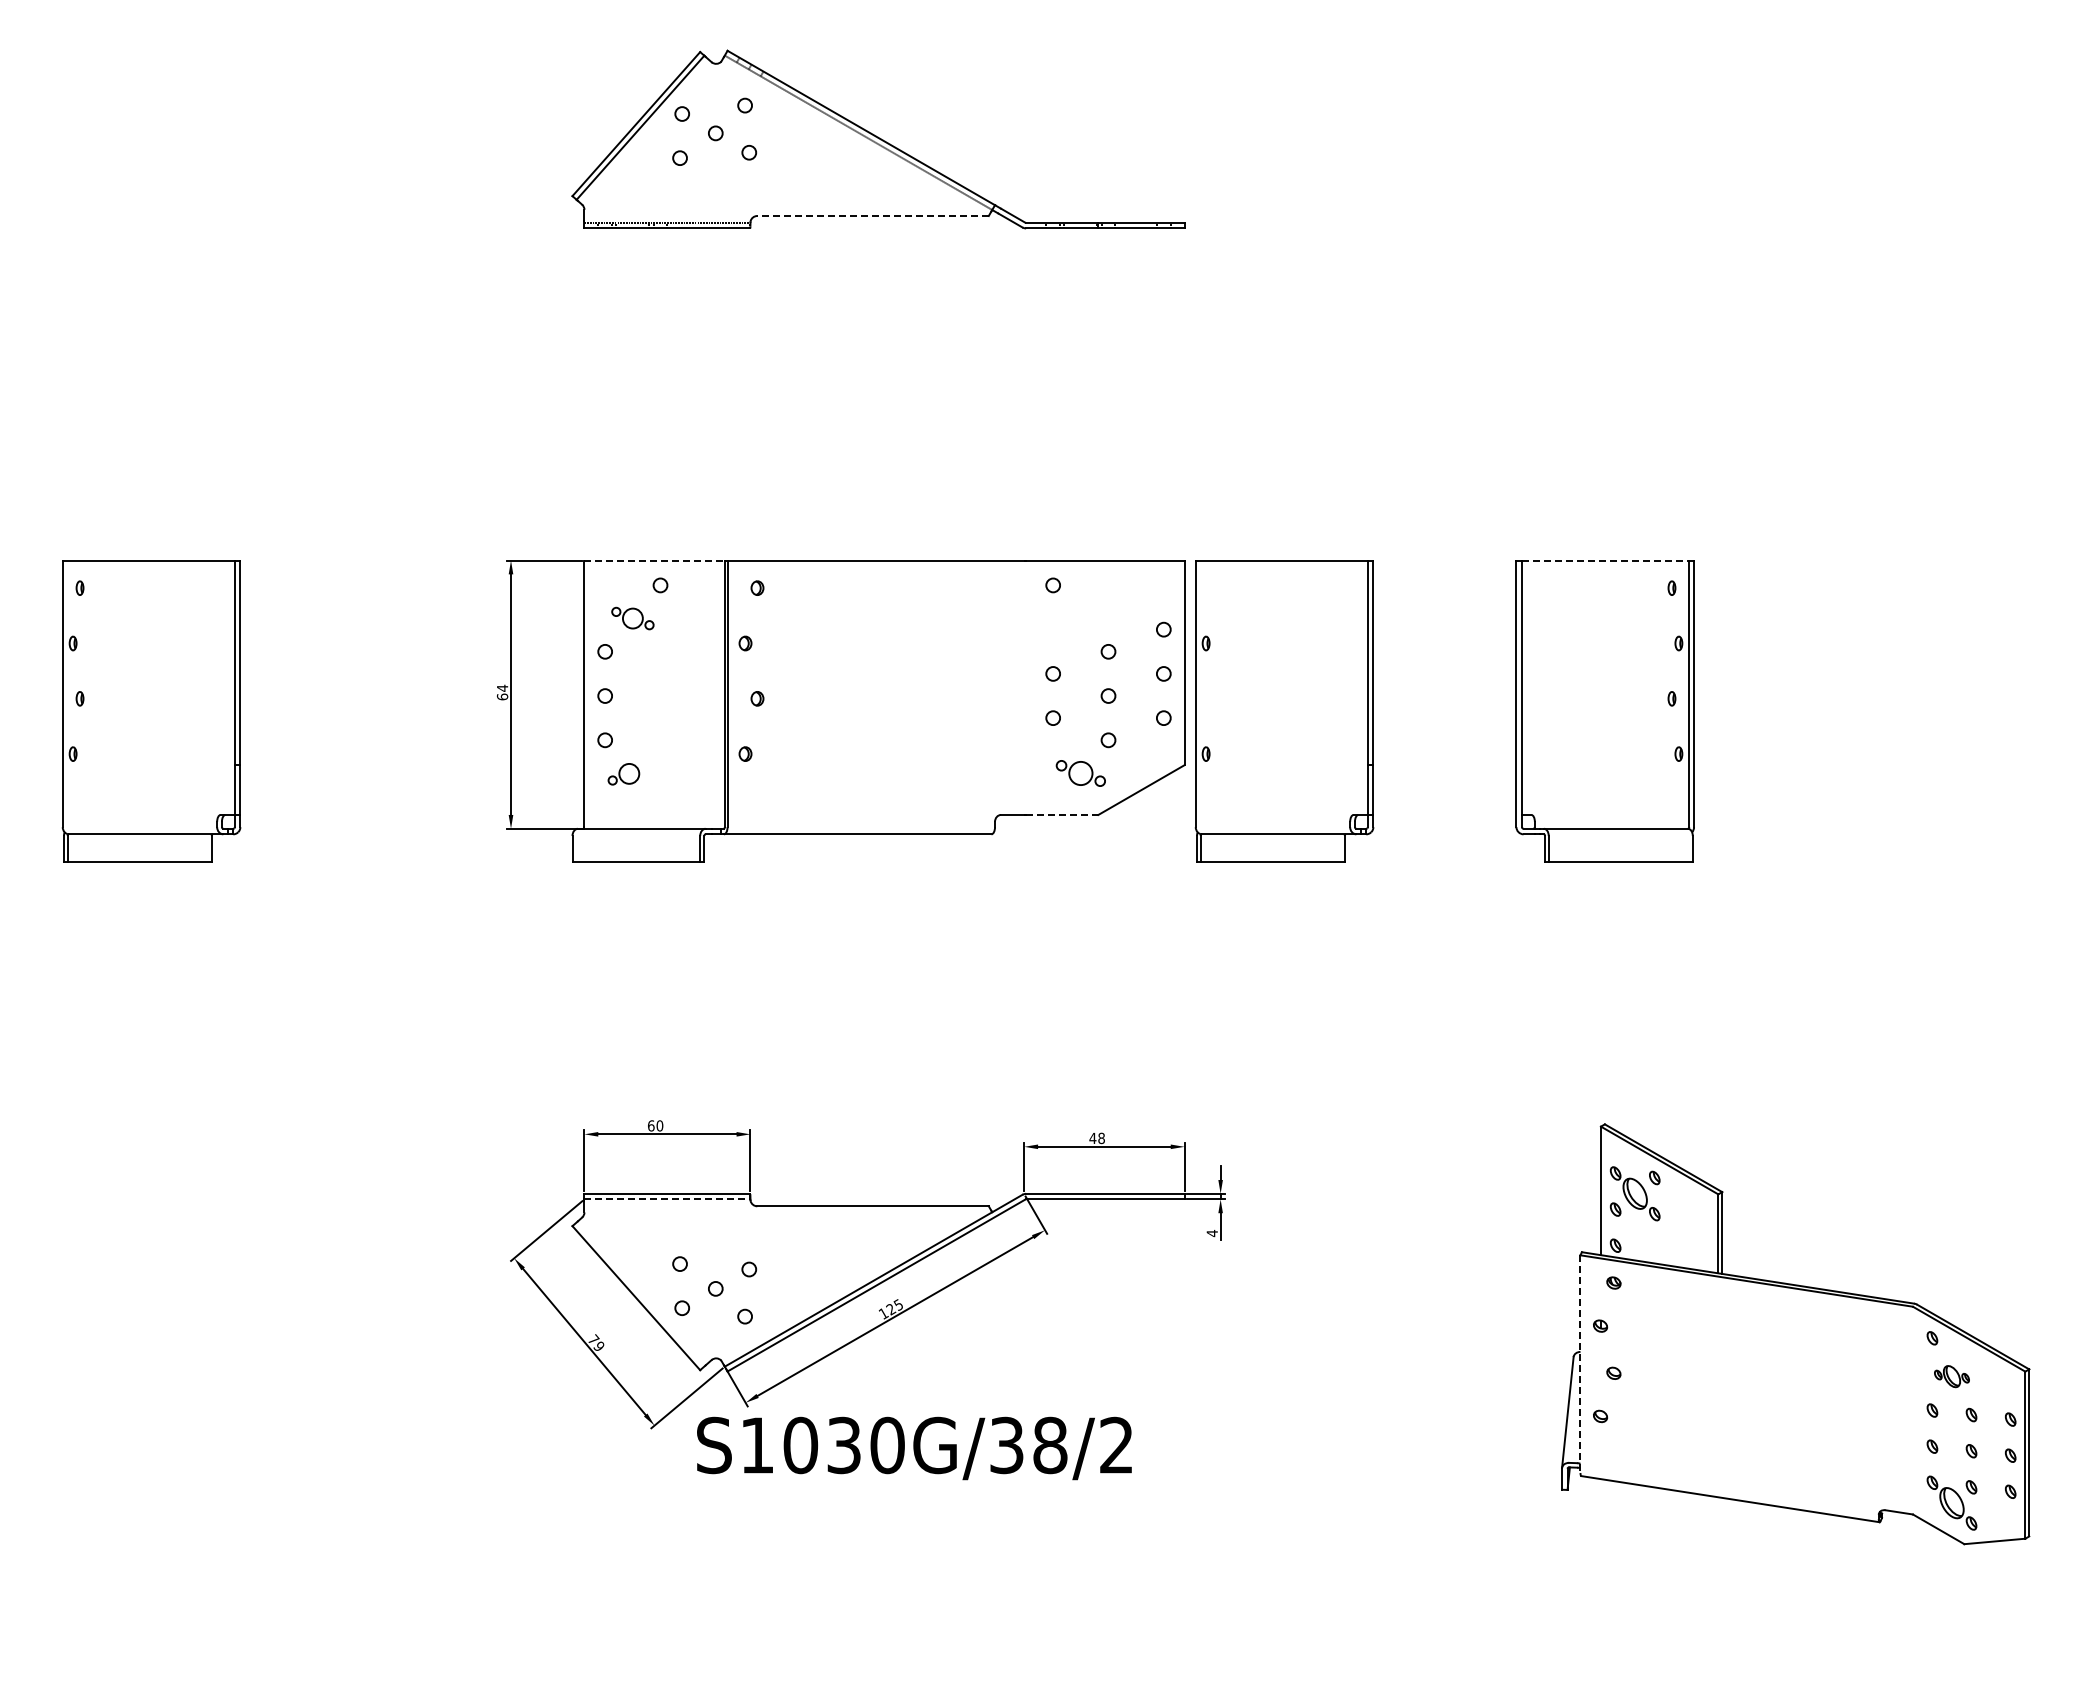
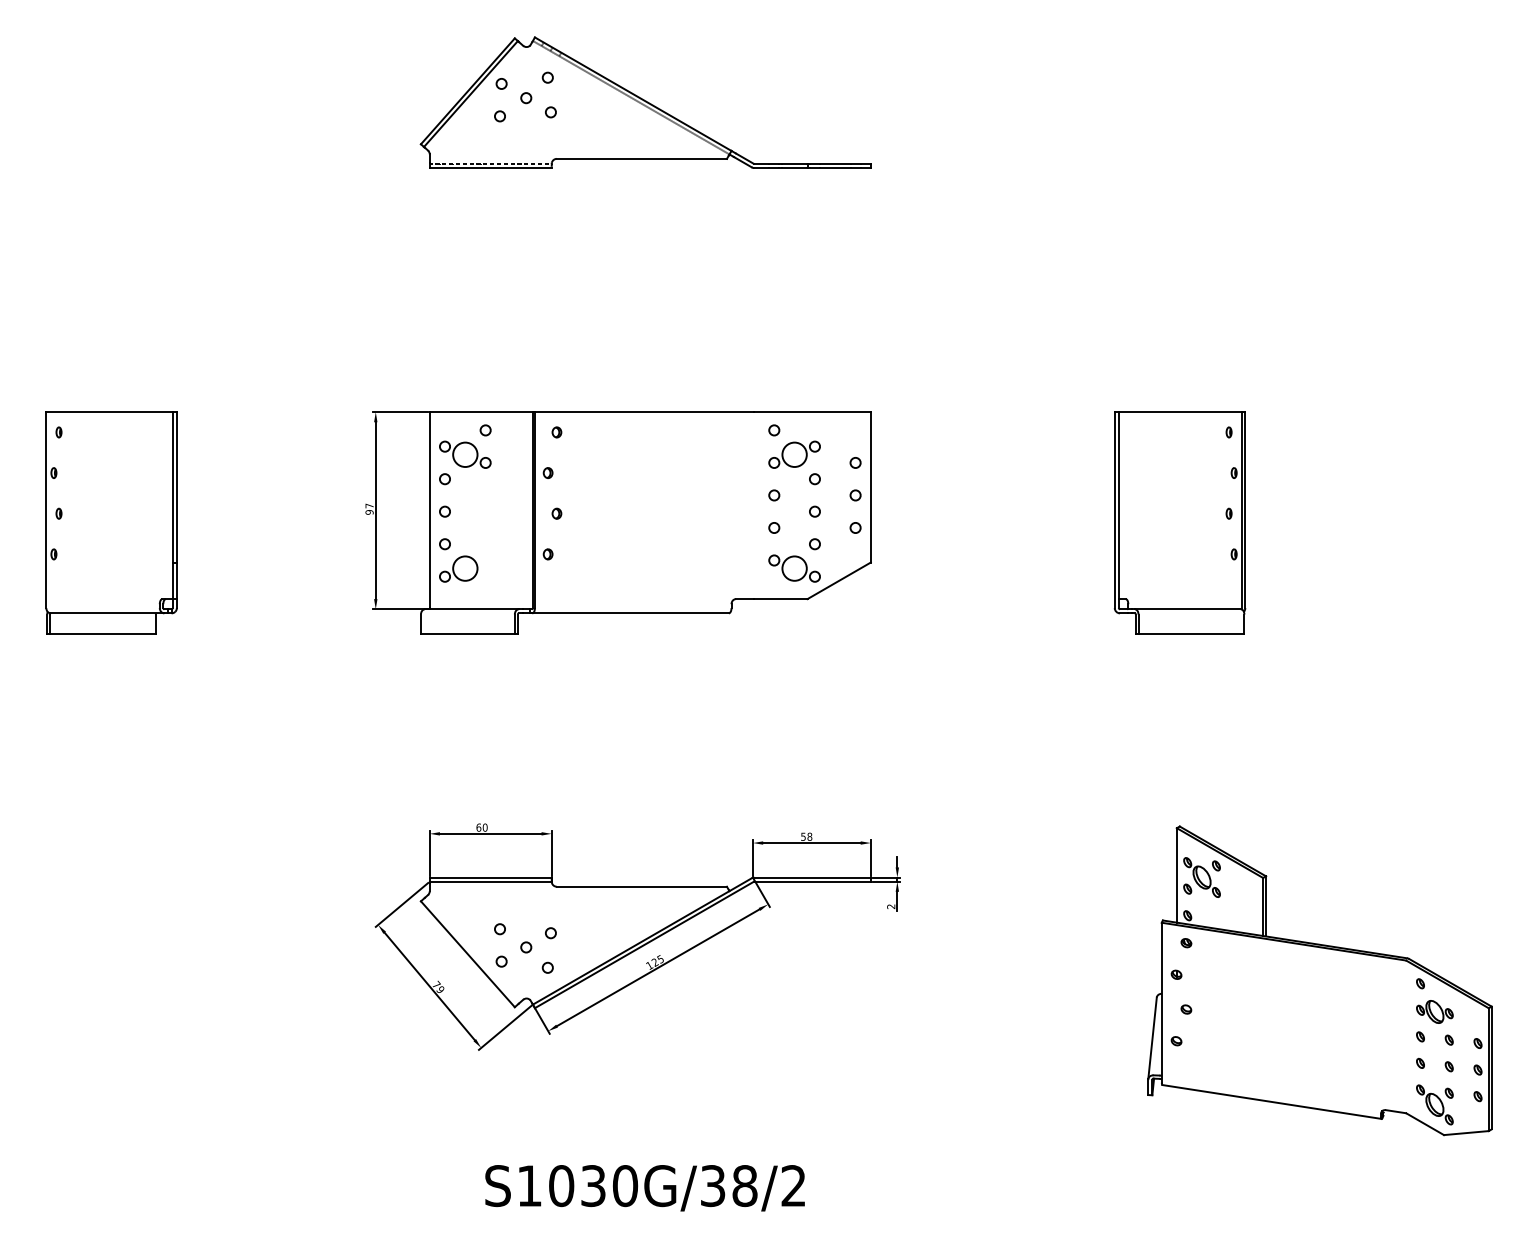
line: (873, 216) -> (642, 159), dashed -> solid
line: (655, 560) -> (481, 412), dashed -> solid
line: (1605, 560) -> (1180, 412), dashed -> solid
part: (632, 618) -> (465, 454), size x1.67
part: (1080, 618) -> (794, 454), added
text: (502, 692) -> (369, 509), 64 -> 97
part: (1284, 711) -> (944, 523), removed
part: (1080, 773) -> (794, 568), size x1.43
part: (623, 774) -> (458, 569), size x1.67
line: (1062, 814) -> (781, 598), dashed -> solid
text: (1092, 1138) -> (803, 836), 48 -> 58
line: (667, 1199) -> (490, 881), dashed -> solid
text: (1211, 1233) -> (890, 906), 4 -> 2
line: (1580, 1364) -> (1161, 1003), dashed -> solid
part: (1951, 1376) -> (1434, 1011), size x1.43
text: (914, 1448) -> (645, 1188), moved

